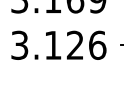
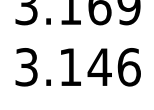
text: (75, 44) -> (100, 66), 3.126 -> 3.146

